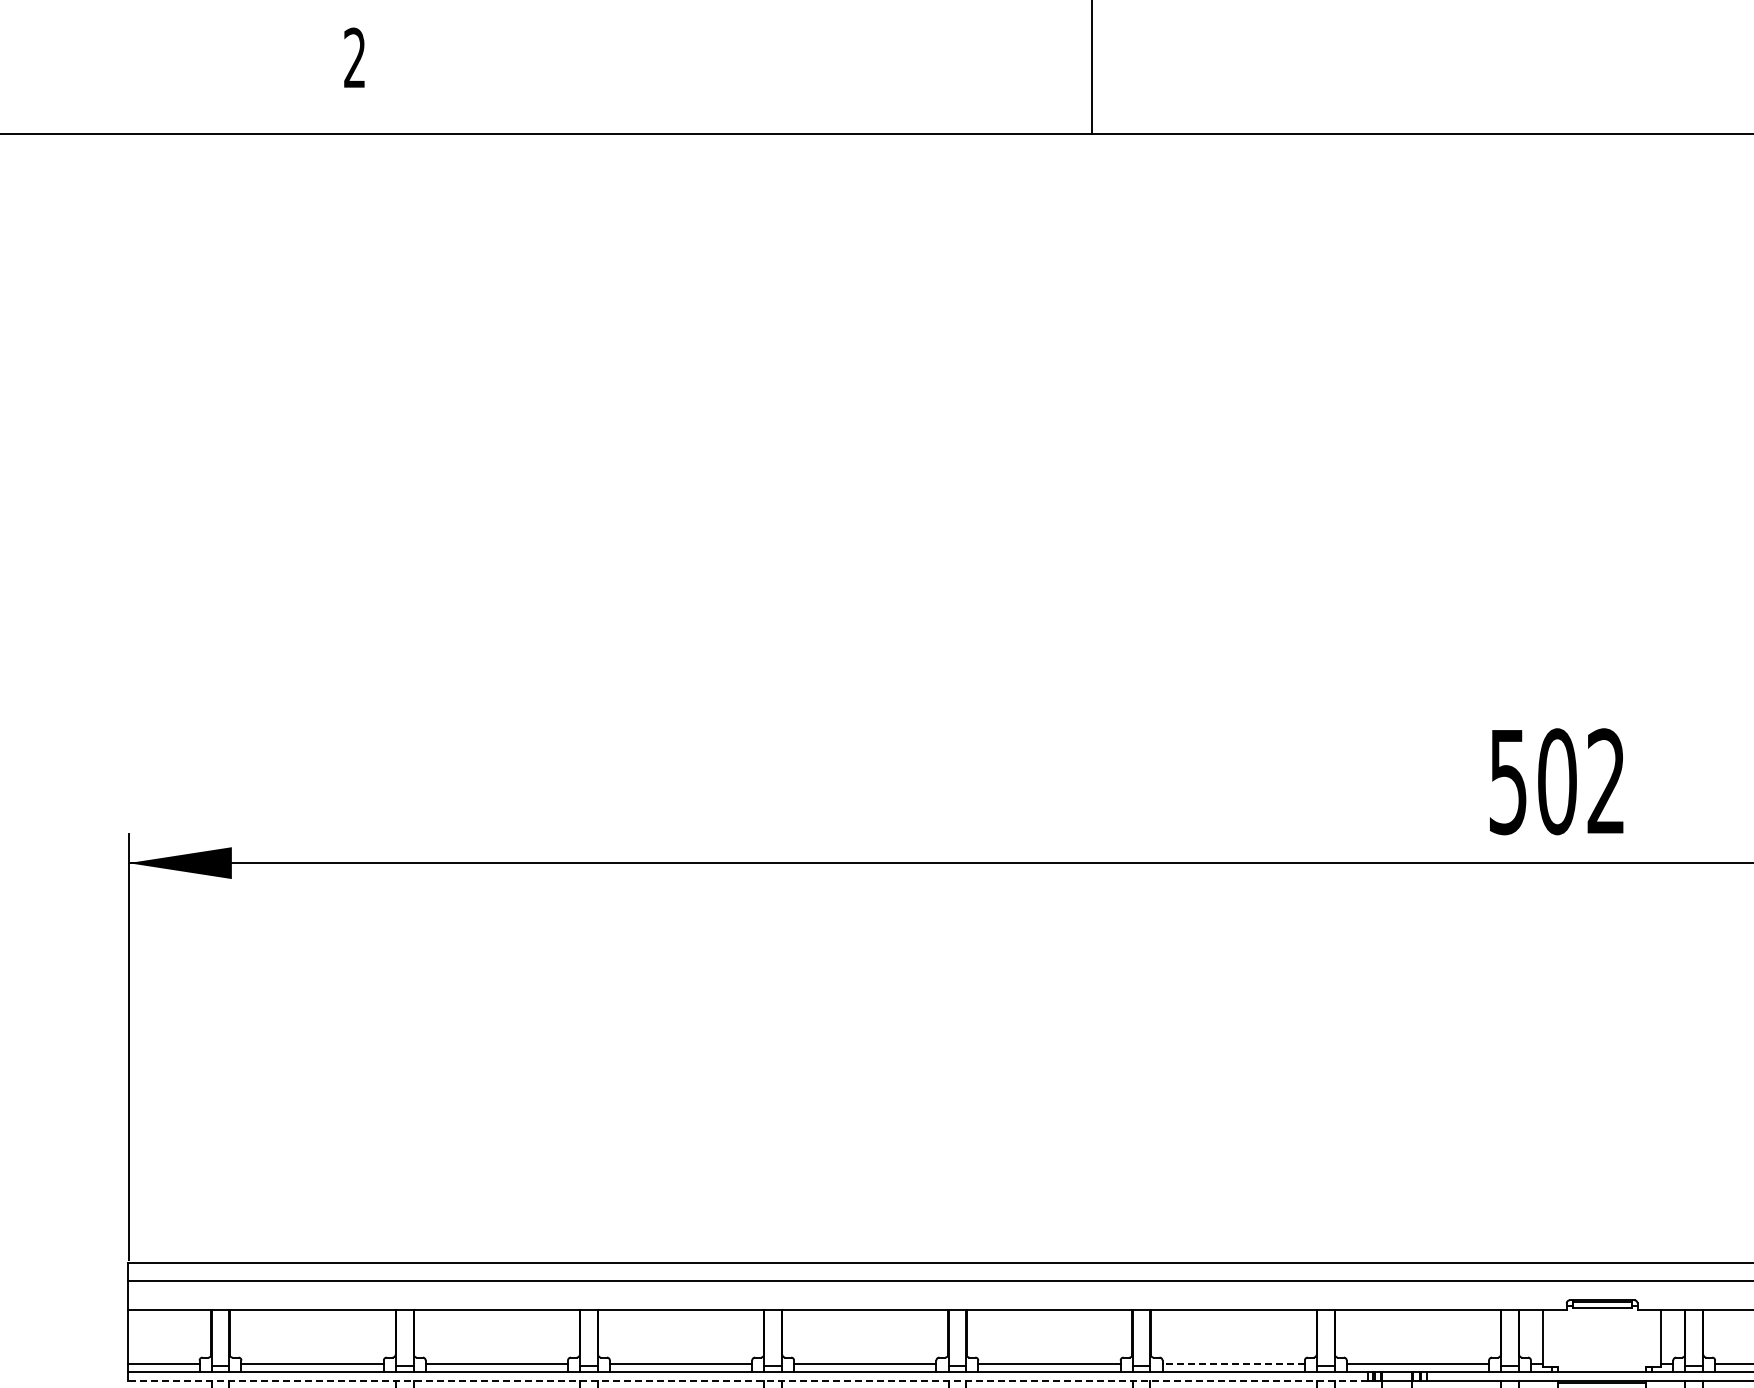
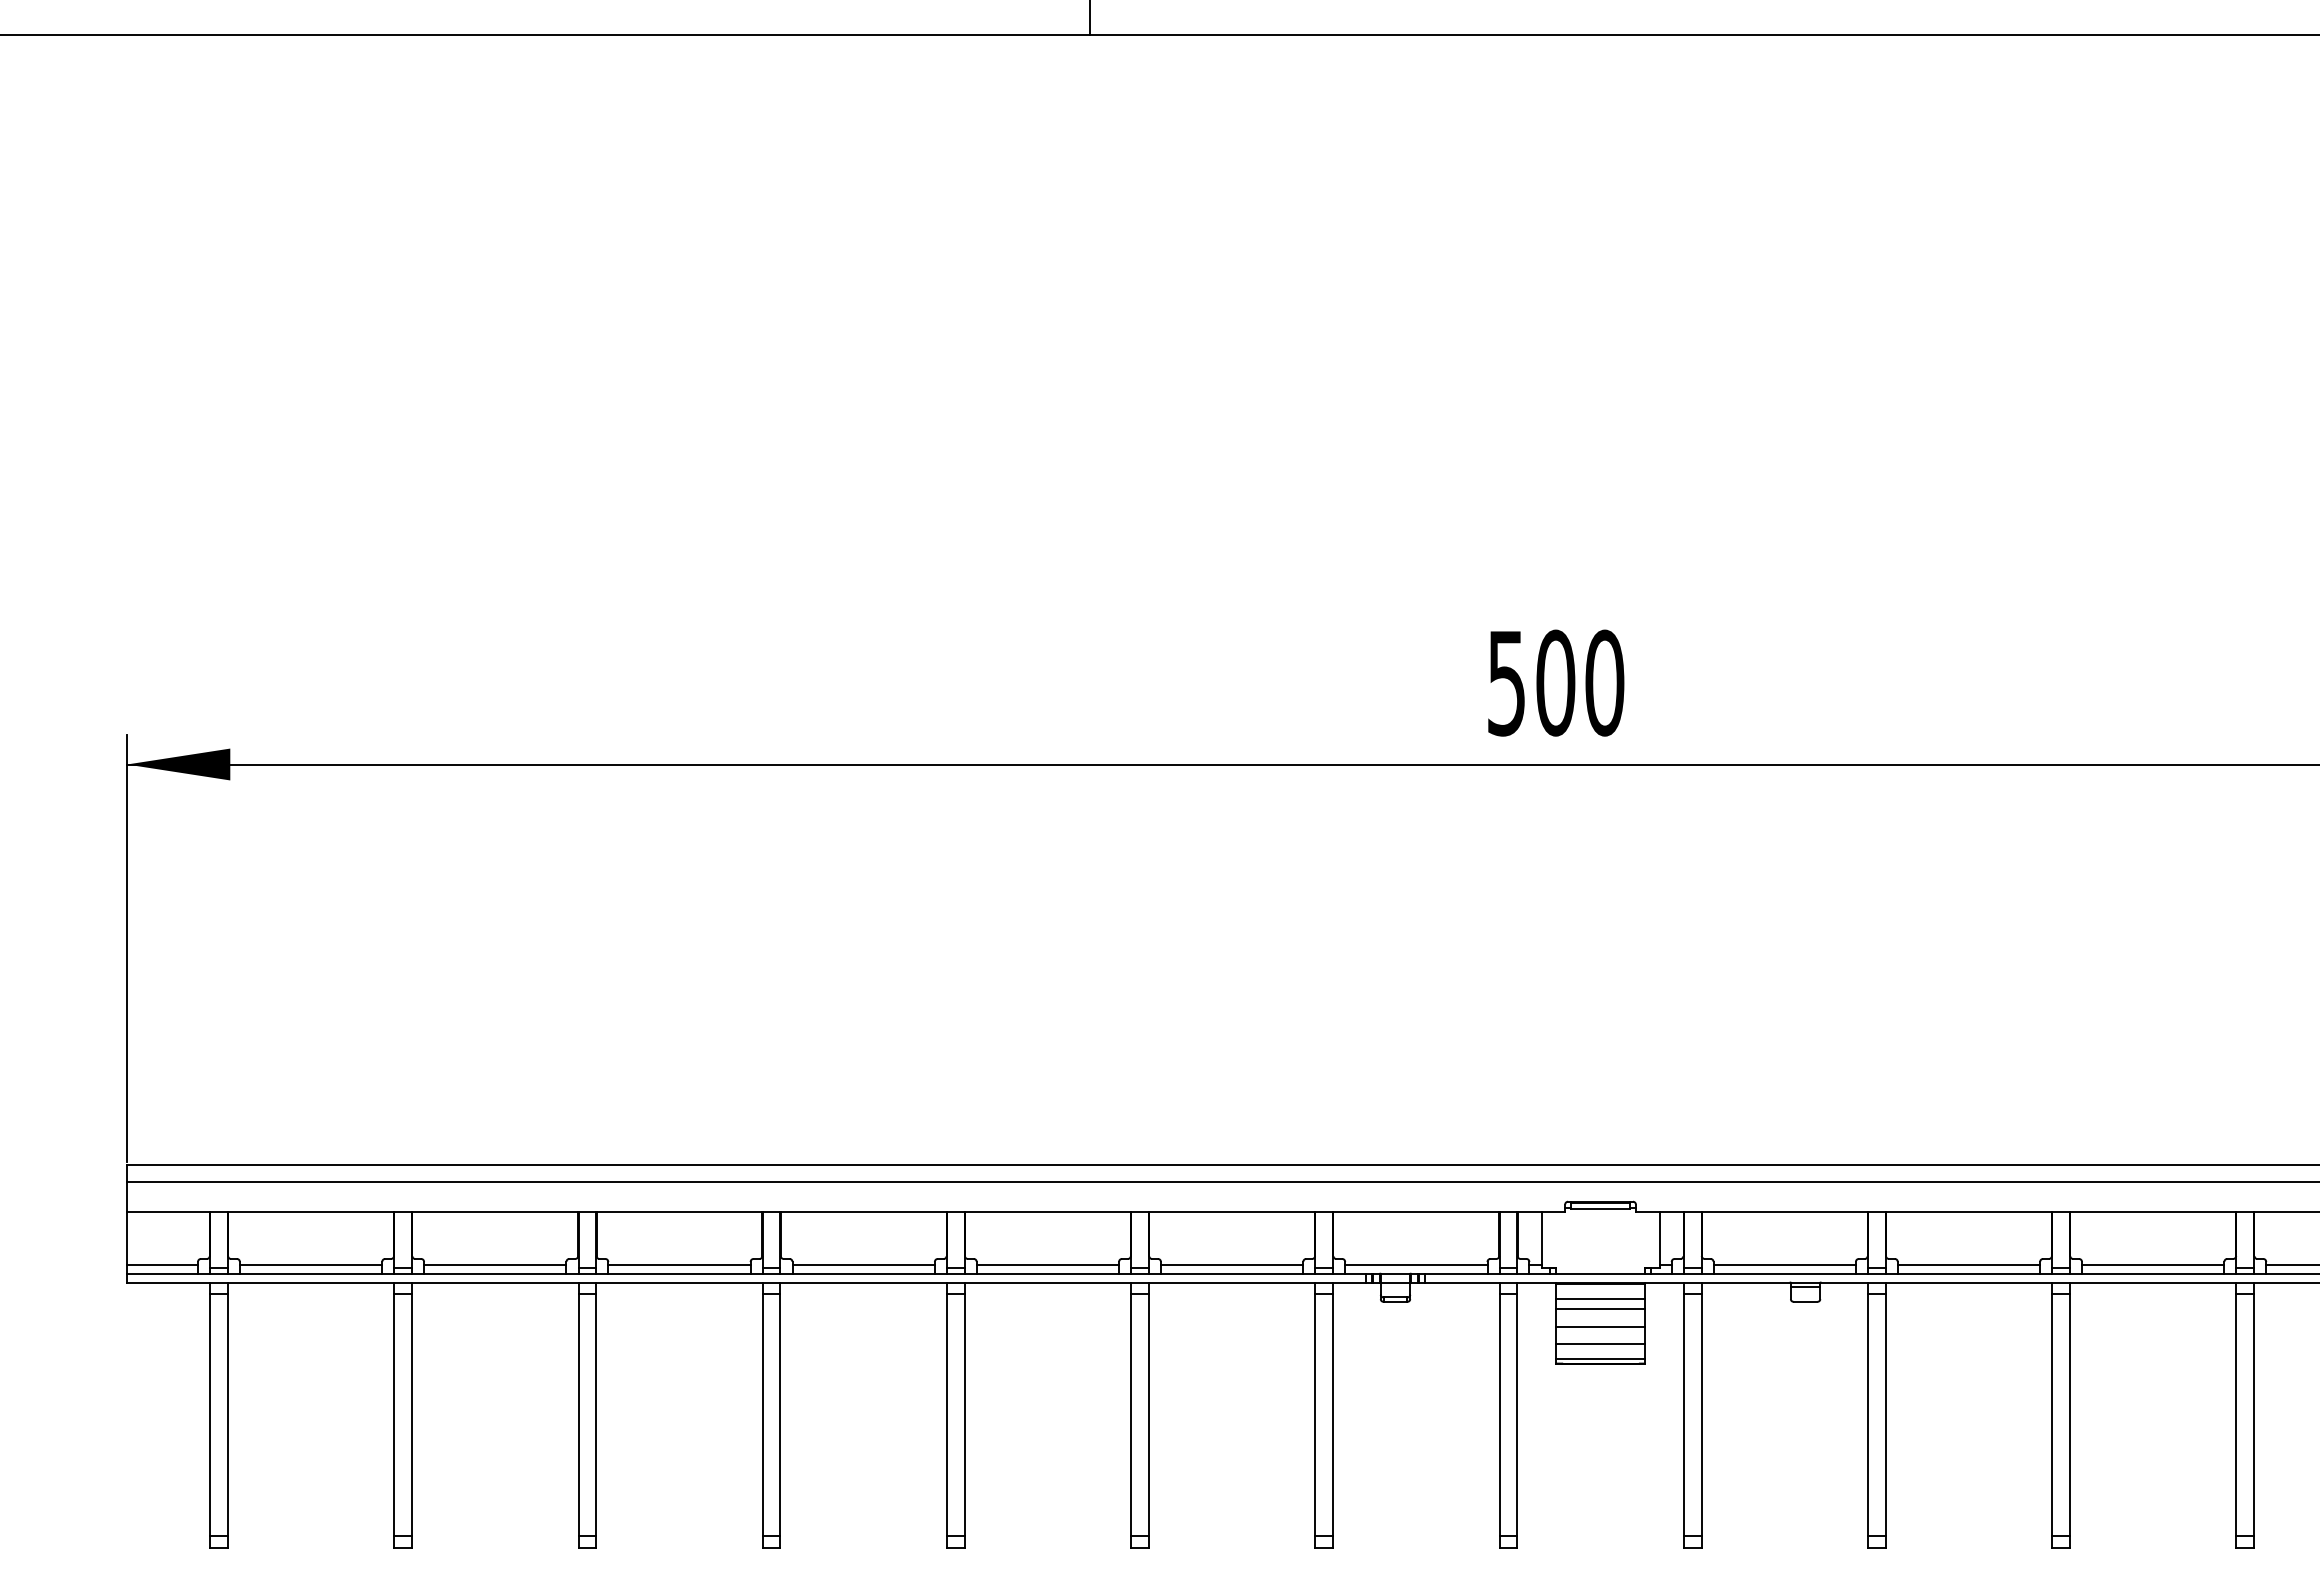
text: (1606, 781) -> (1604, 682), 502 -> 500
line: (1233, 1363) -> (1231, 1264), dashed -> solid
line: (748, 1381) -> (746, 1282), dashed -> solid

